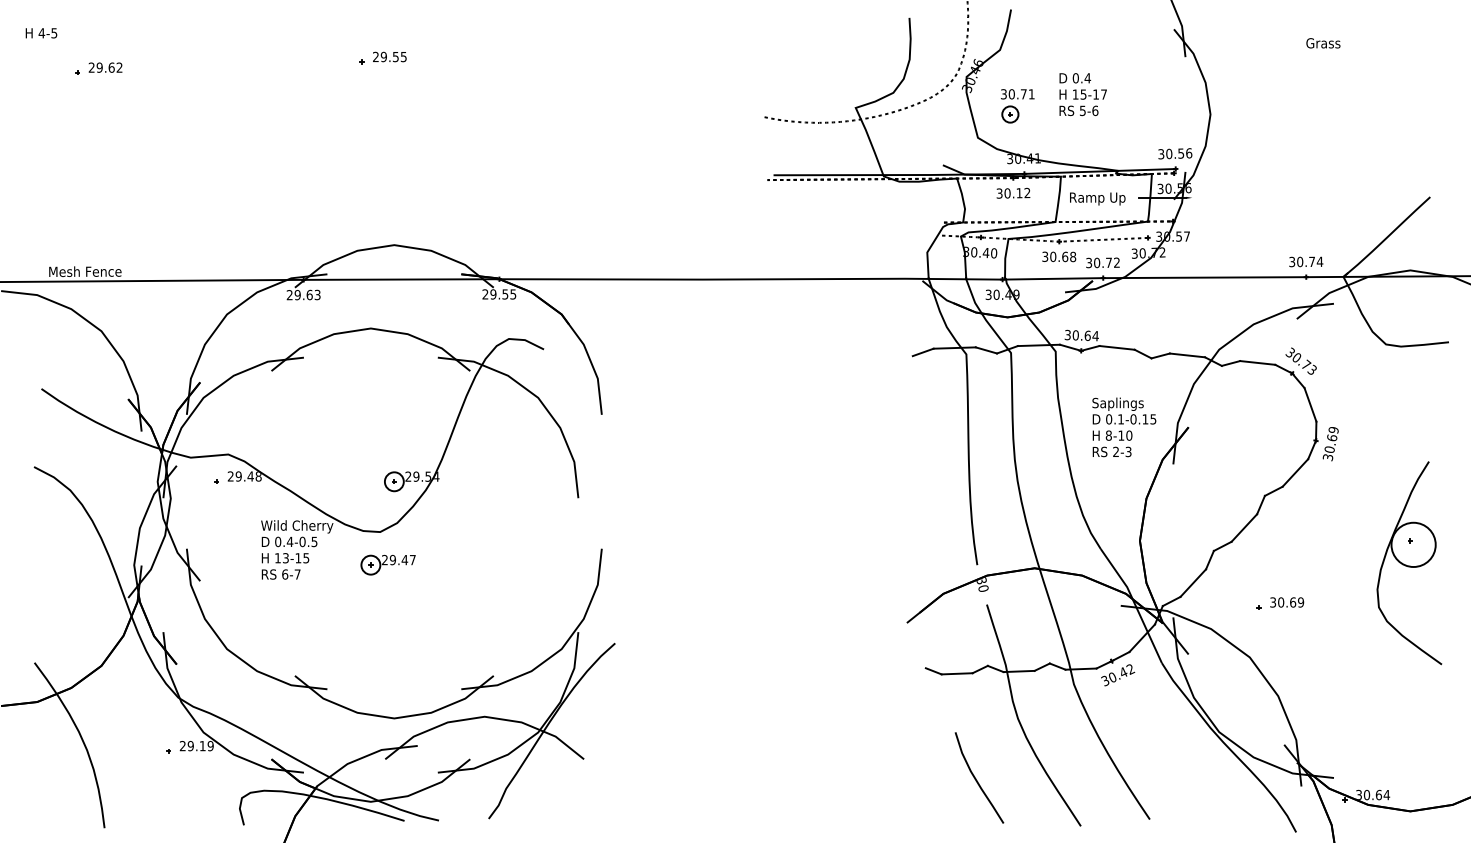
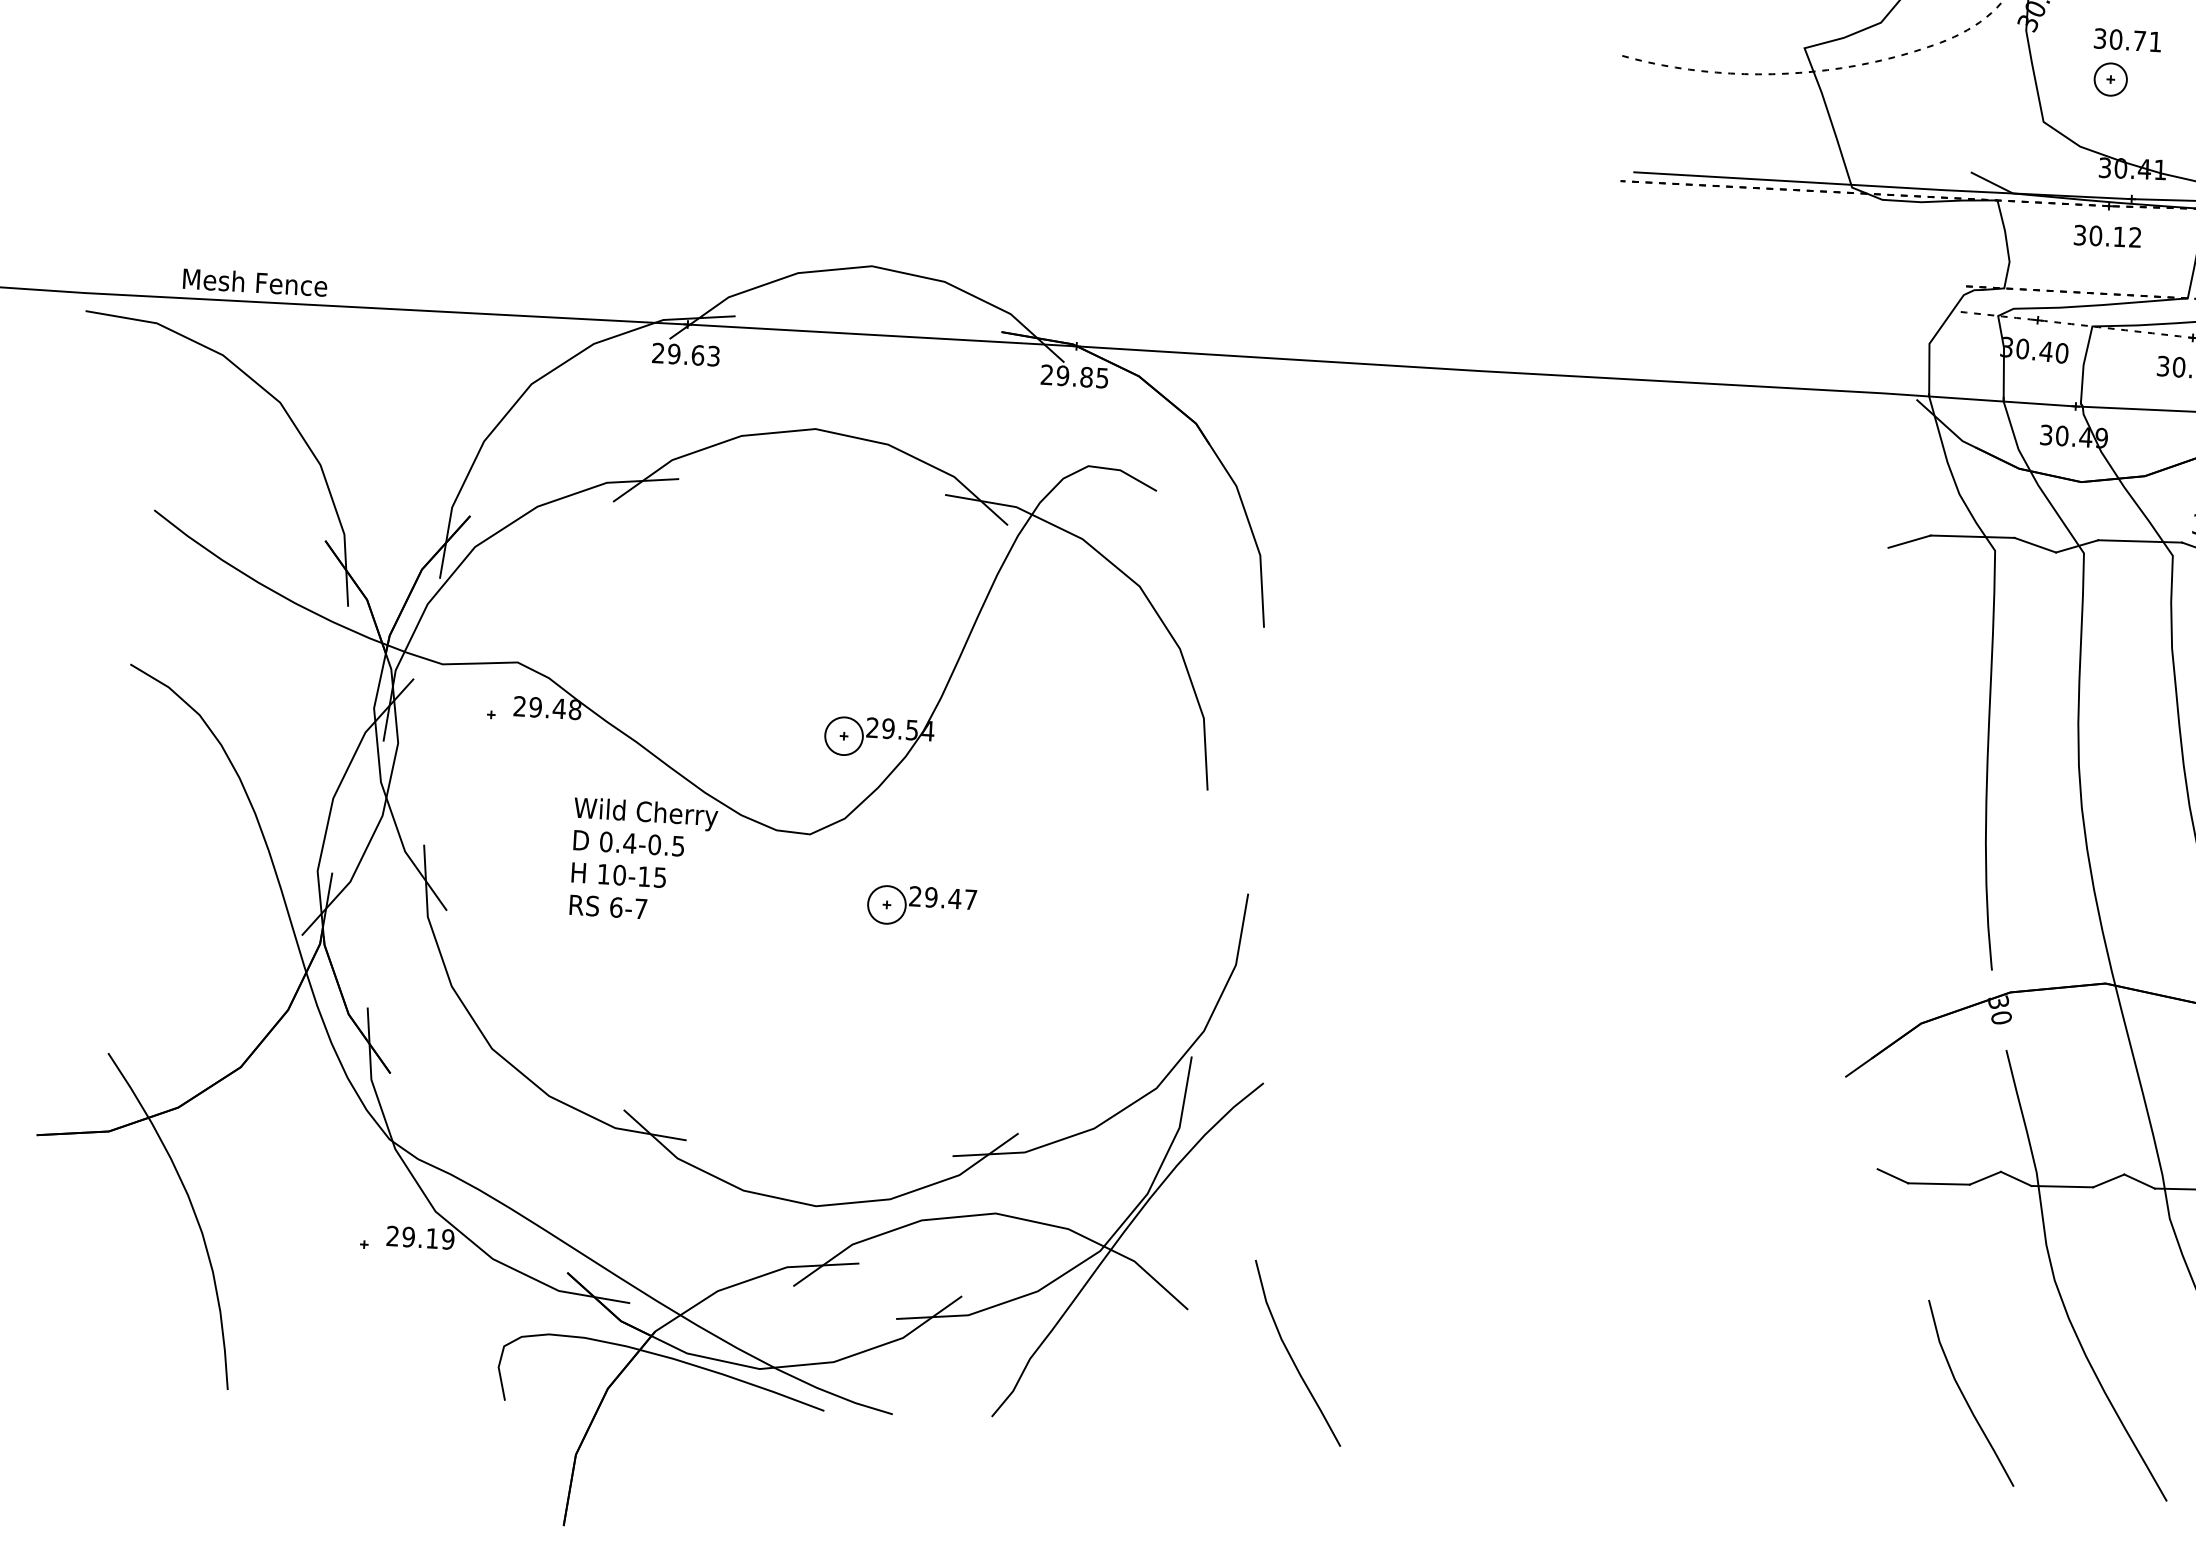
text: (505, 294) -> (1086, 377), 29.55 -> 29.85
text: (285, 558) -> (618, 875), 13-15 -> 10-15
part: (387, 564) -> (919, 905), moved
curve: (637, 778) -> (1291, 1354), added

